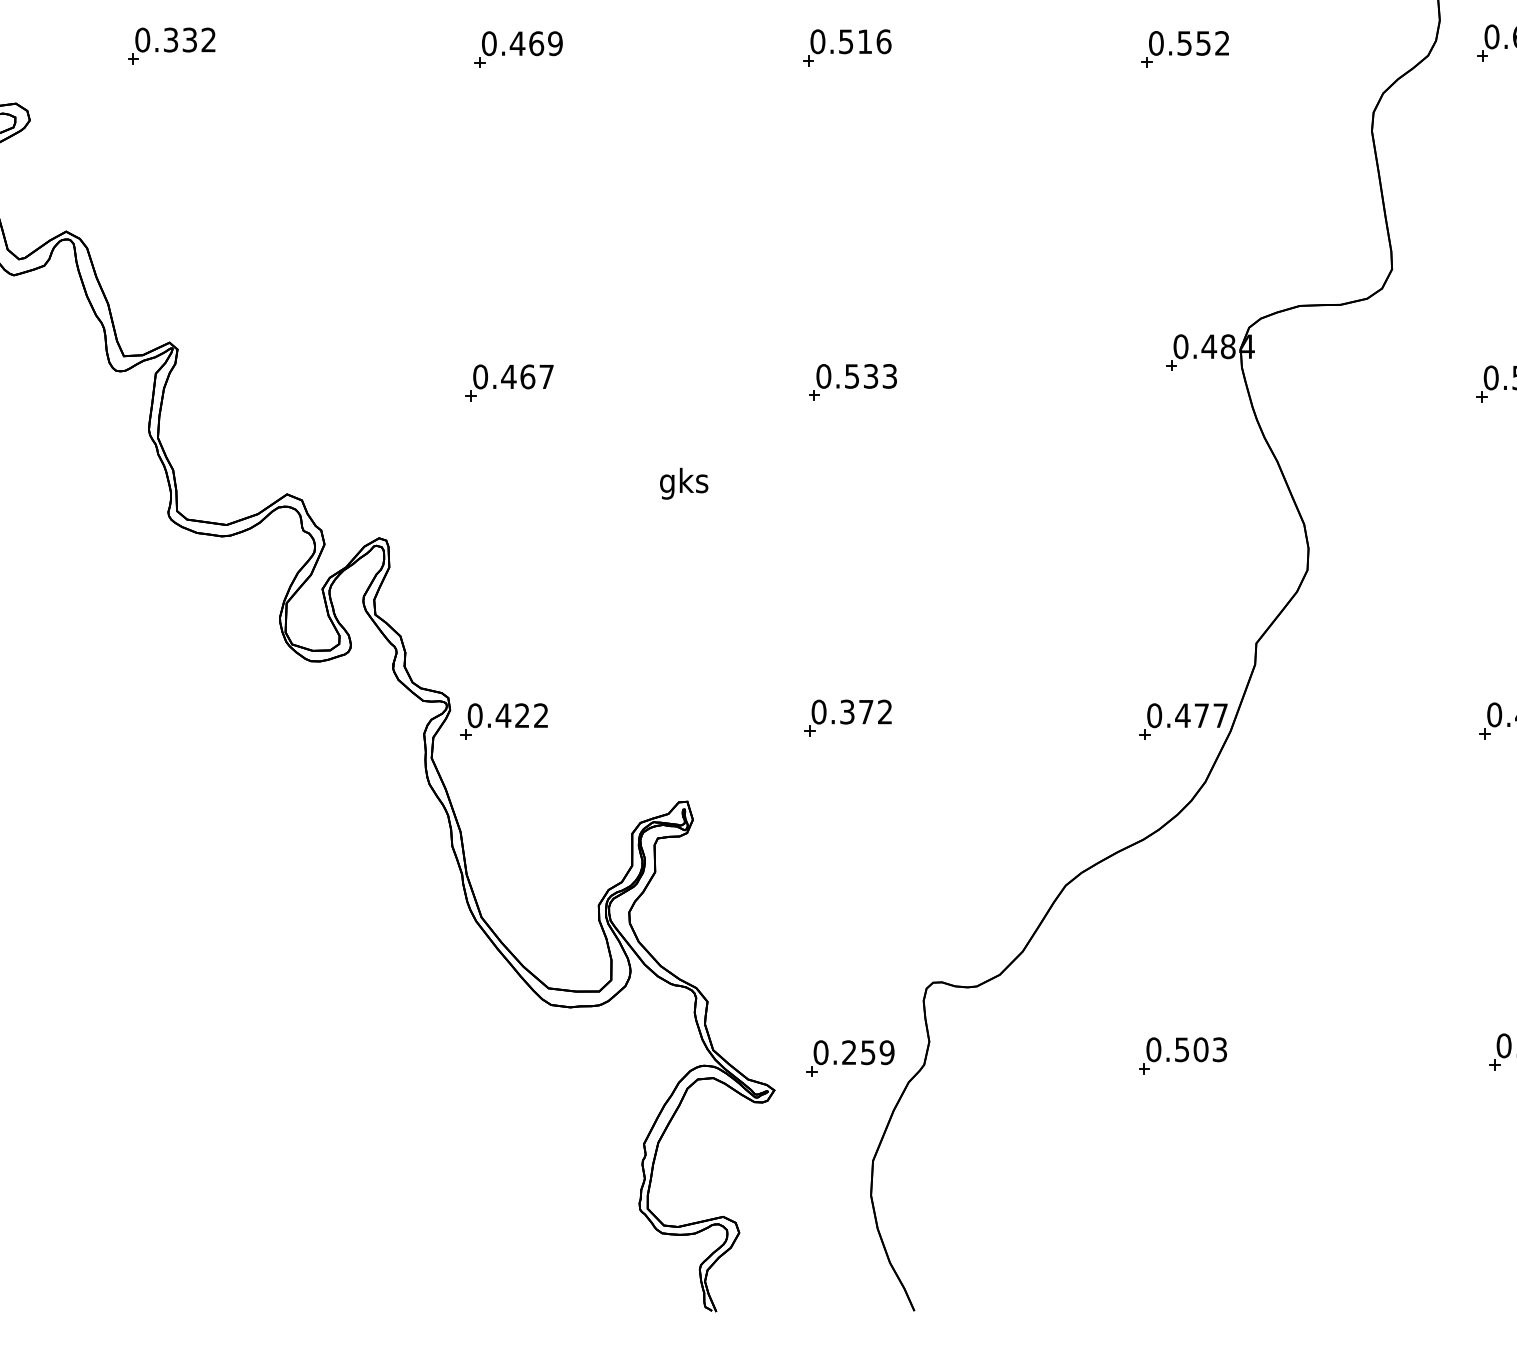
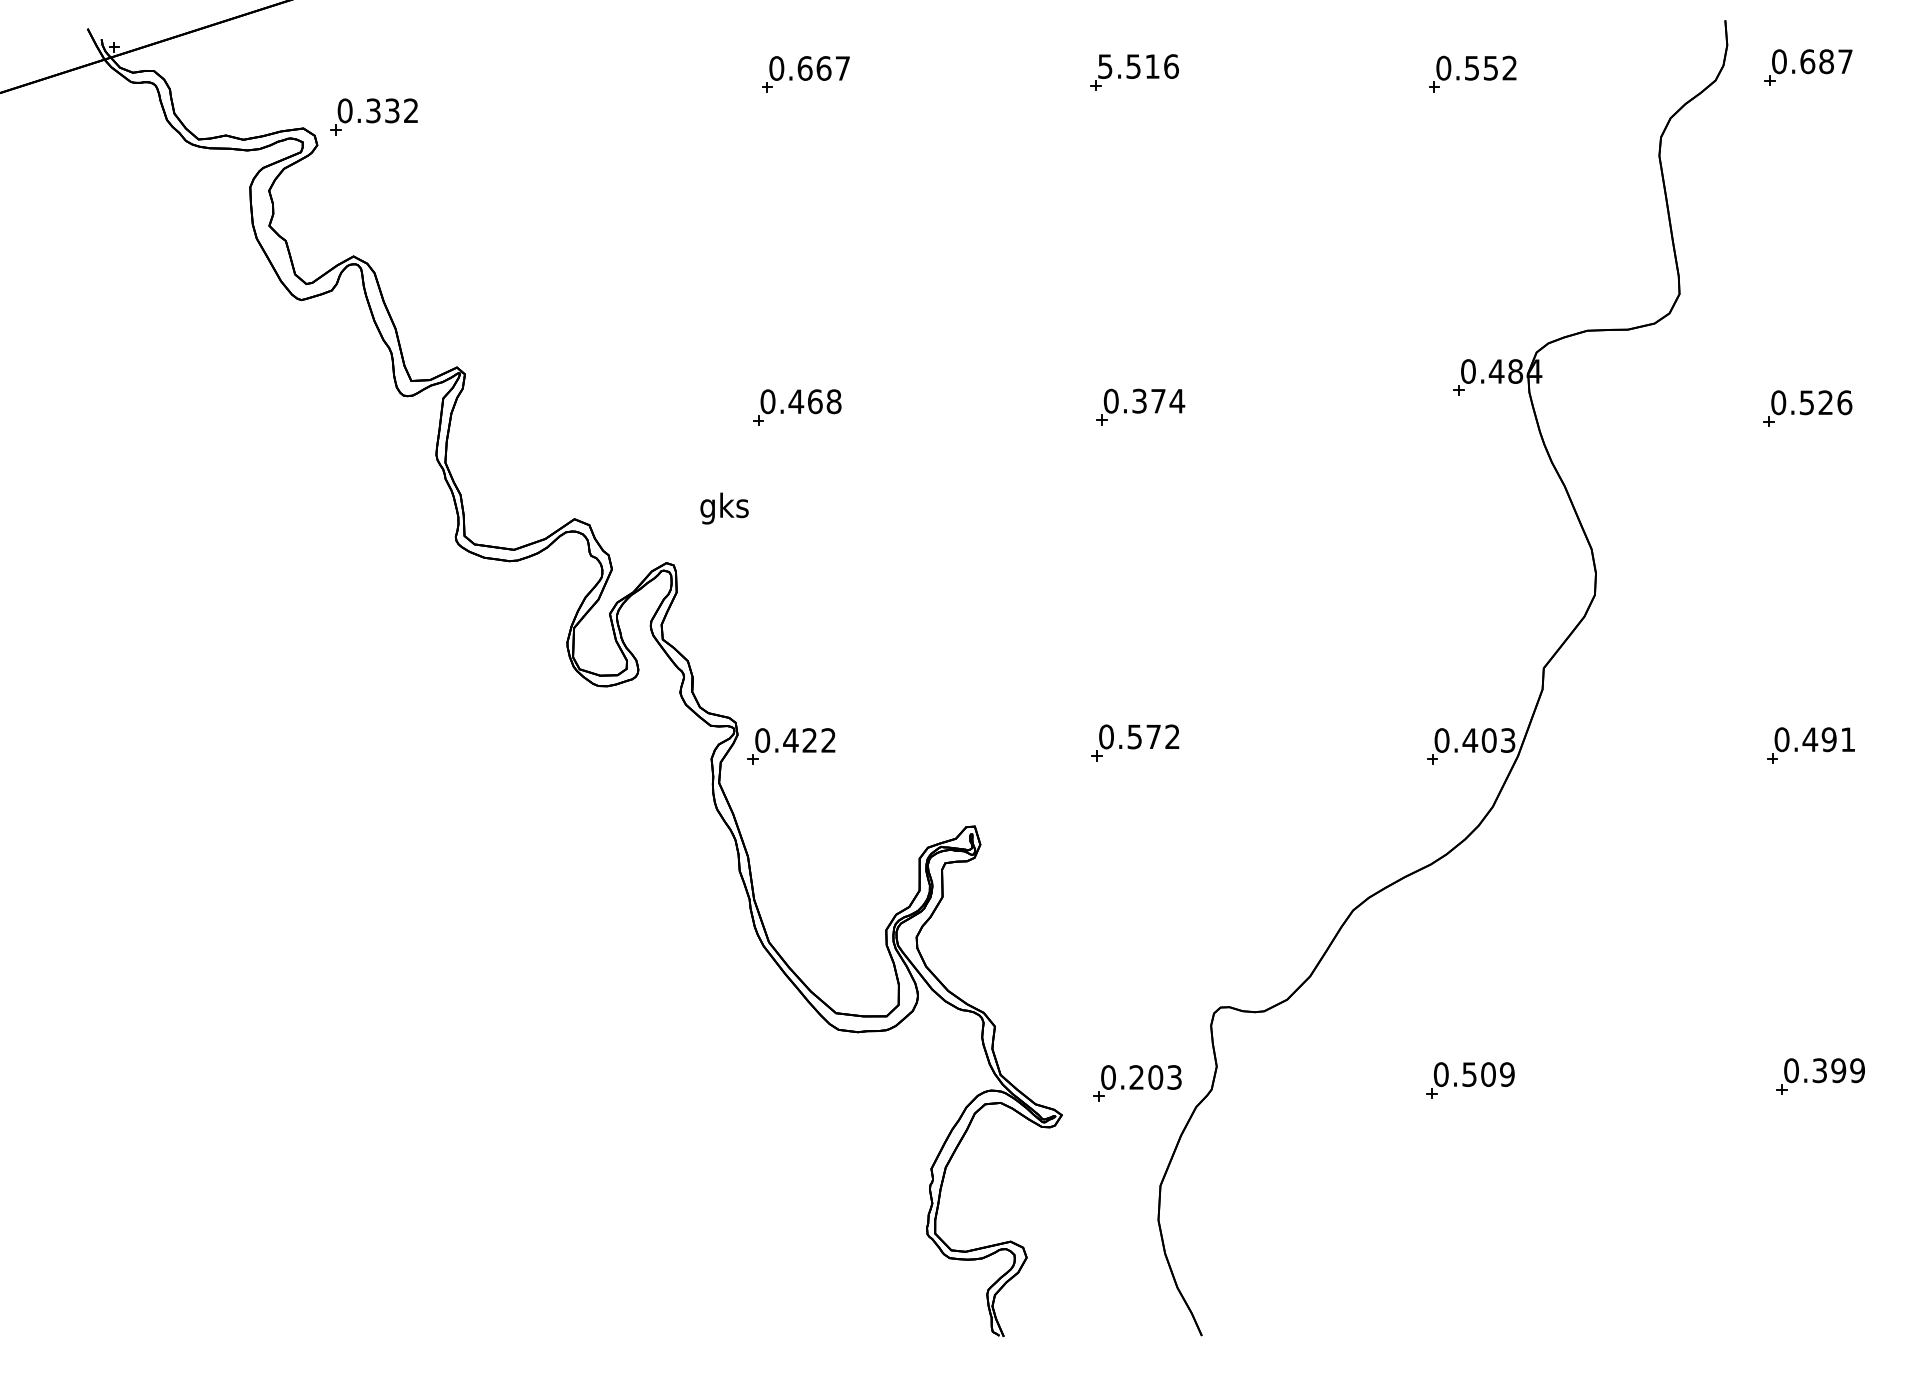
text: (818, 41) -> (1105, 66), 0.516 -> 5.516
text: (536, 43) -> (823, 68), 0.469 -> 0.667
part: (171, 45) -> (373, 116), moved
text: (872, 375) -> (1159, 400), 0.533 -> 0.374
text: (546, 376) -> (833, 401), 0.467 -> 0.468
text: (684, 483) -> (724, 508), moved
text: (847, 711) -> (1134, 736), 0.372 -> 0.572
text: (1211, 715) -> (1498, 740), 0.477 -> 0.403
text: (1220, 1049) -> (1507, 1074), 0.503 -> 0.509
text: (877, 1052) -> (1164, 1077), 0.259 -> 0.203

